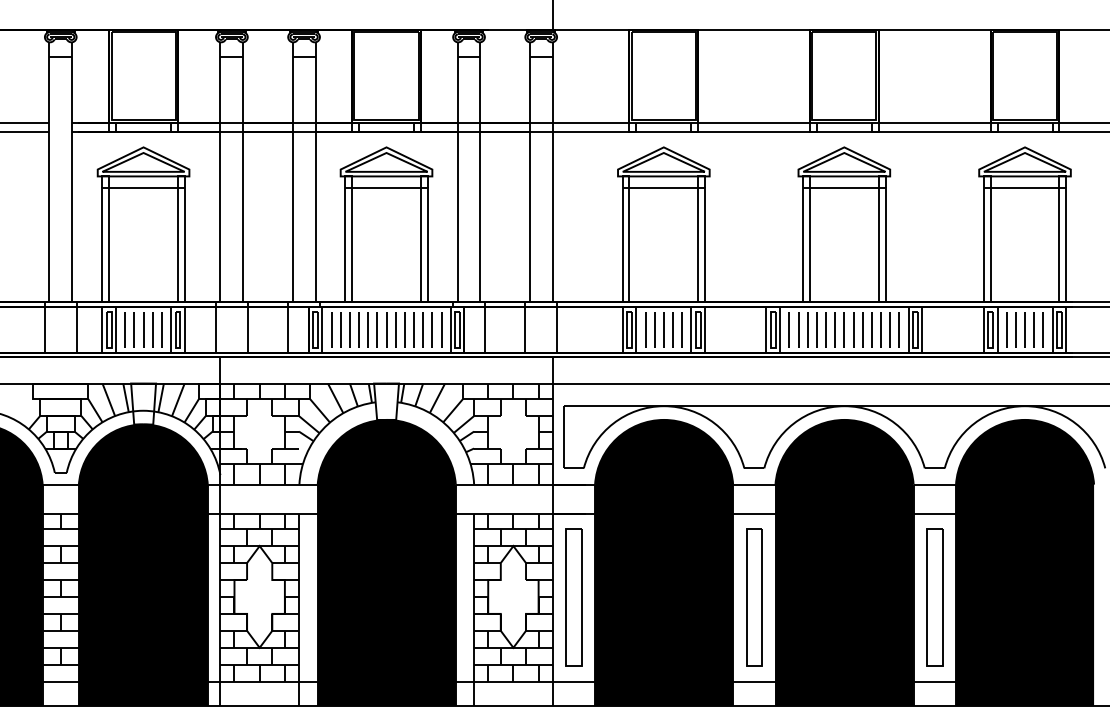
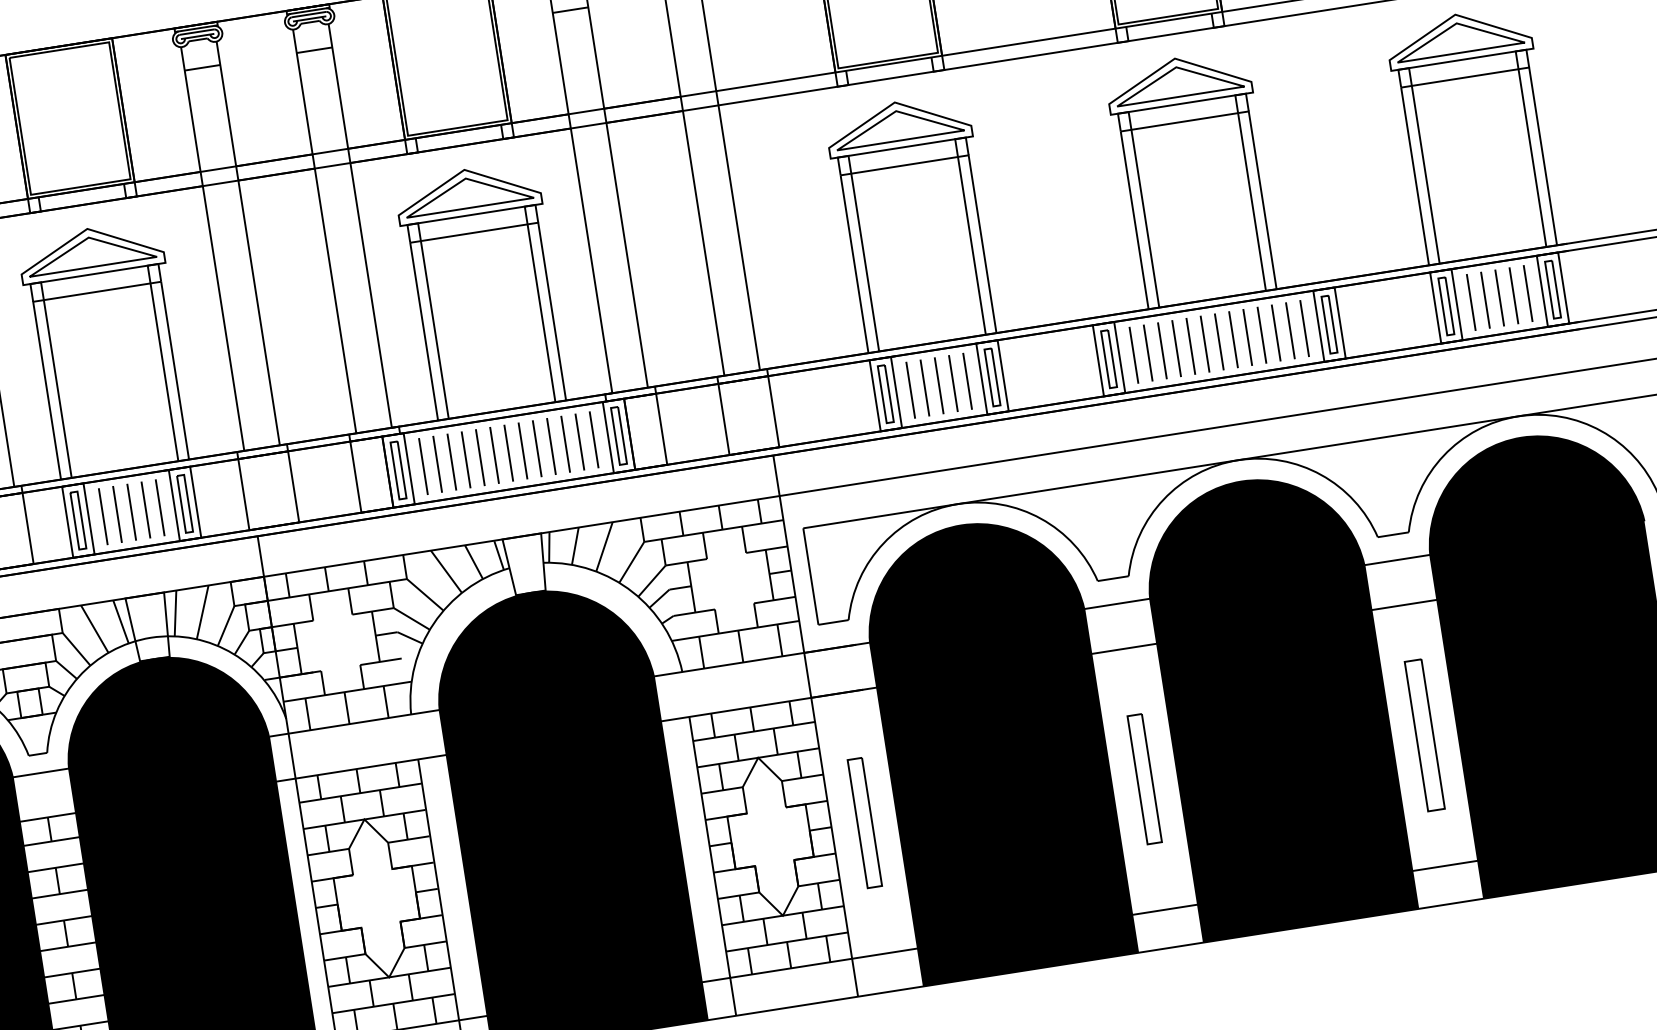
part: (573, 597) -> (863, 823), size x0.6
part: (754, 597) -> (1144, 779), size x0.6
part: (934, 597) -> (1424, 735), size x0.7

